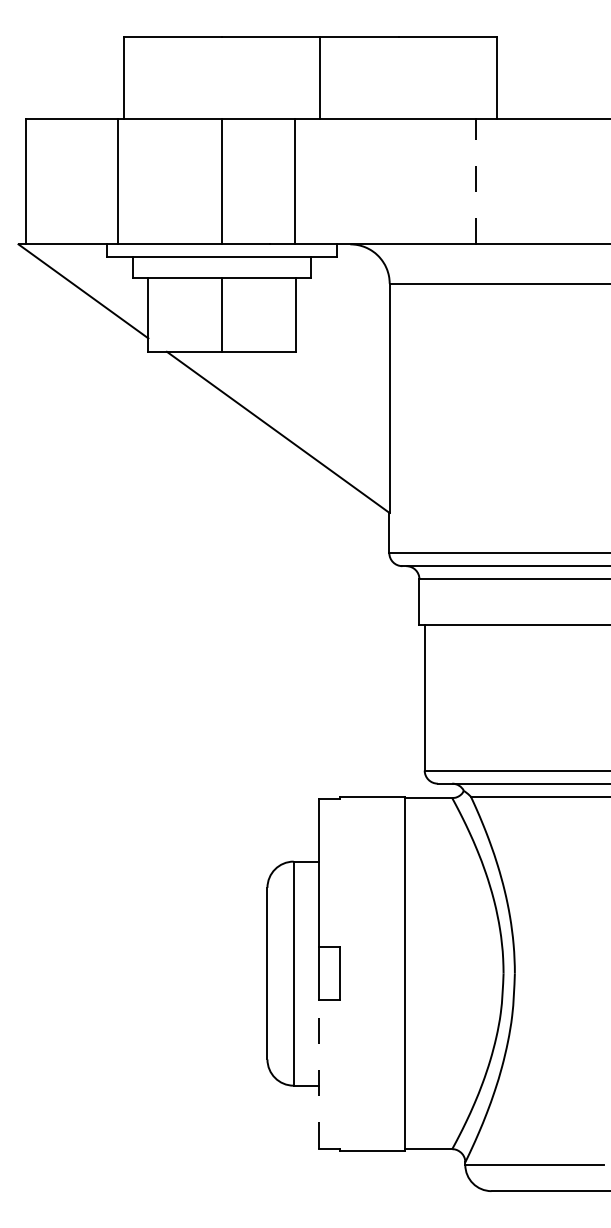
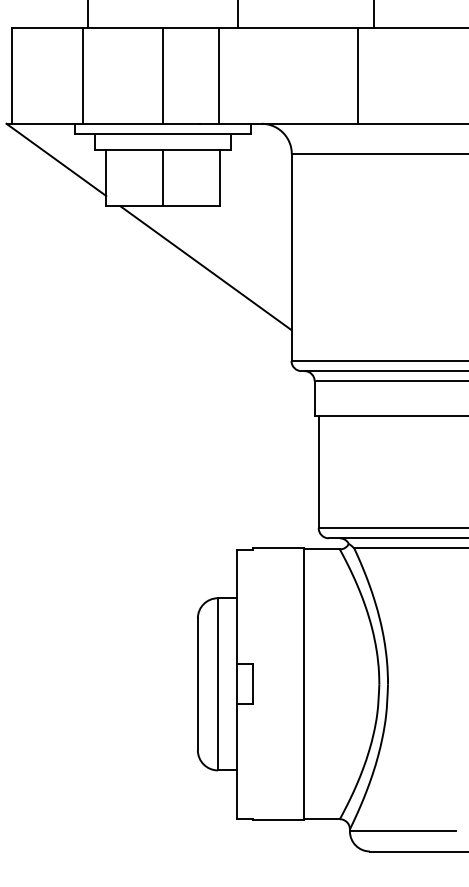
line: (476, 181) -> (358, 75), dashed -> solid
line: (318, 1073) -> (237, 761), dashed -> solid

